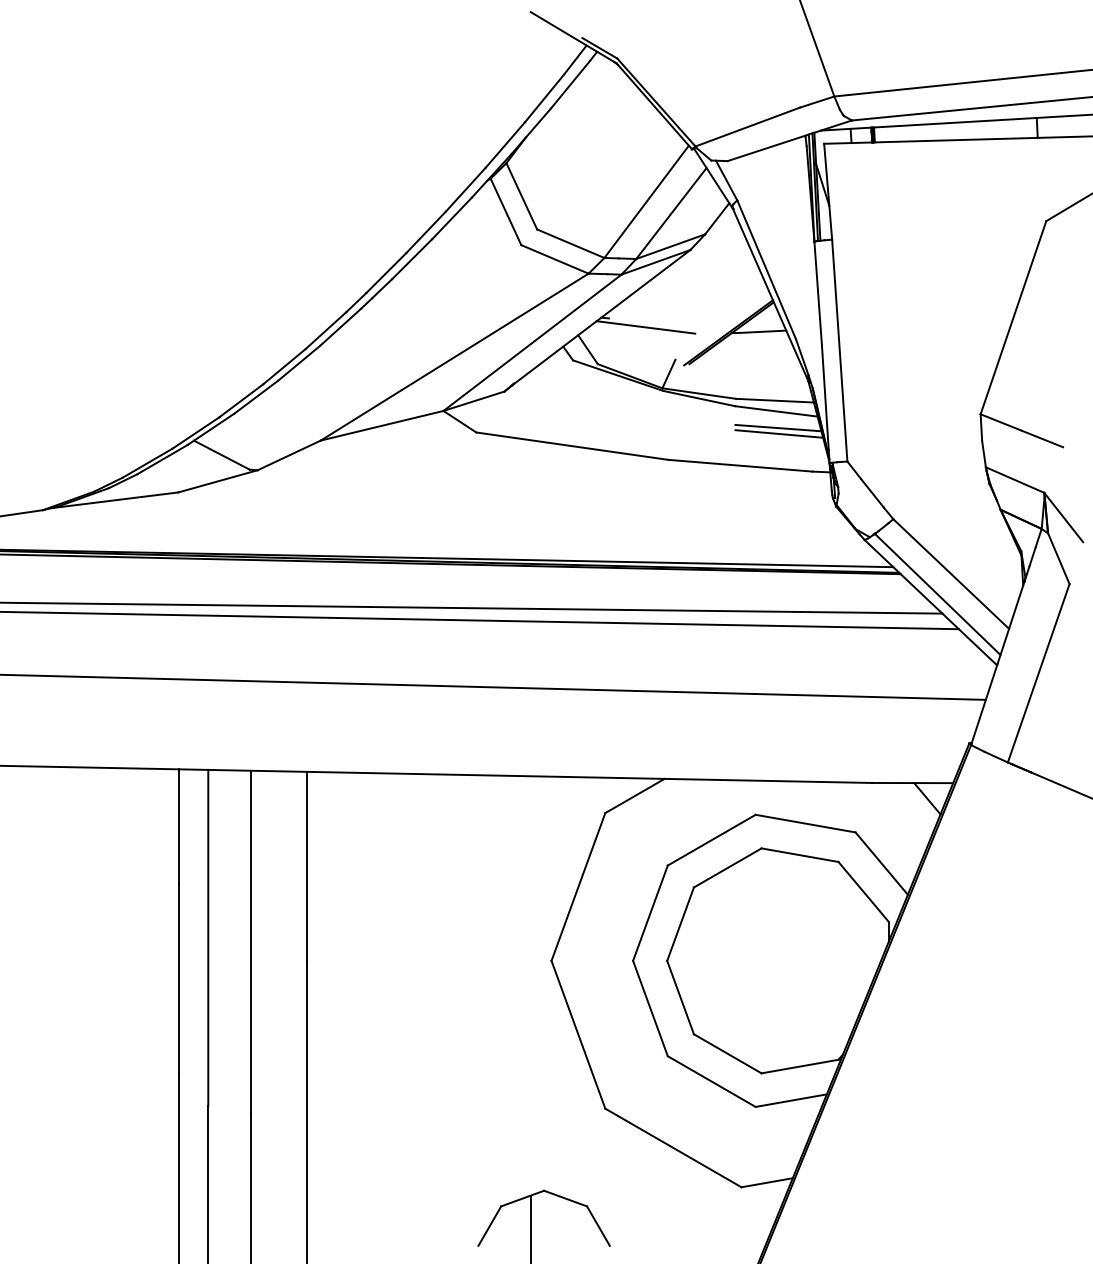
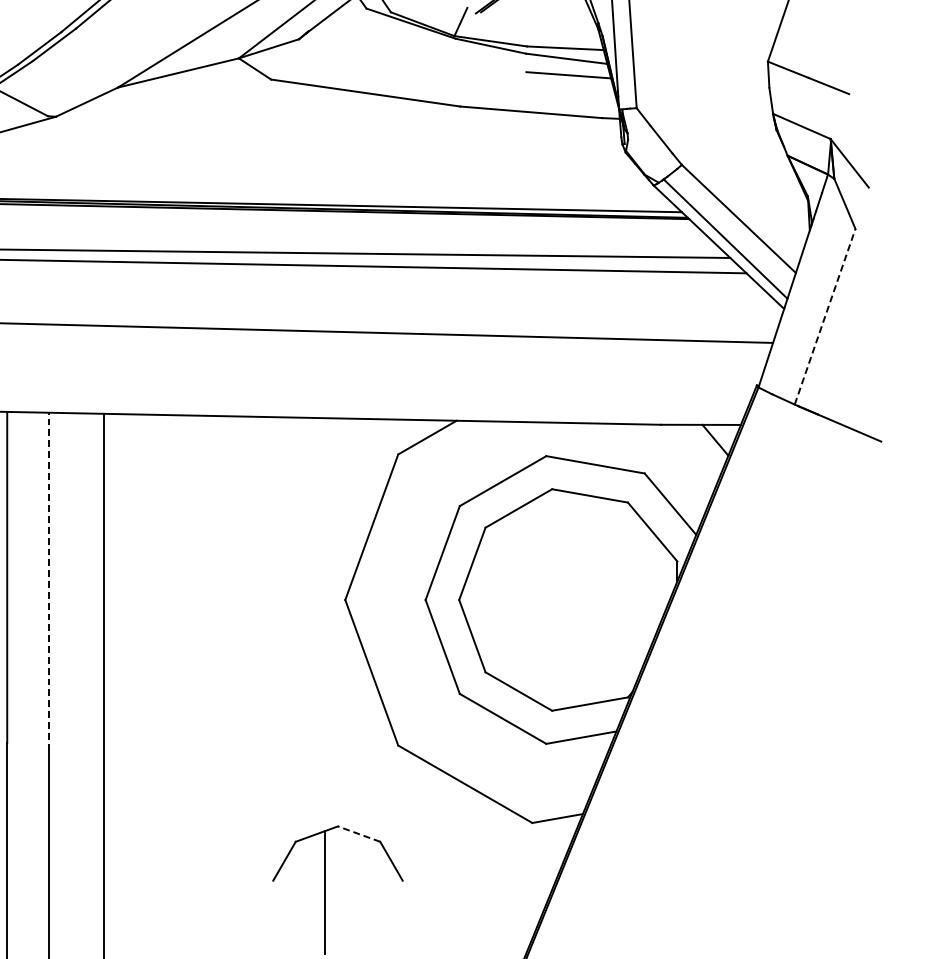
line: (779, 433) -> (569, 80), removed
line: (1038, 672) -> (824, 315), solid -> dashed
line: (250, 941) -> (48, 580), solid -> dashed
line: (565, 1198) -> (359, 834), solid -> dashed

